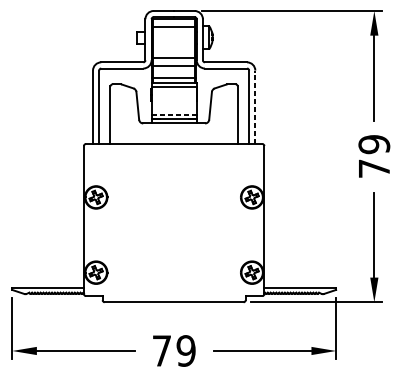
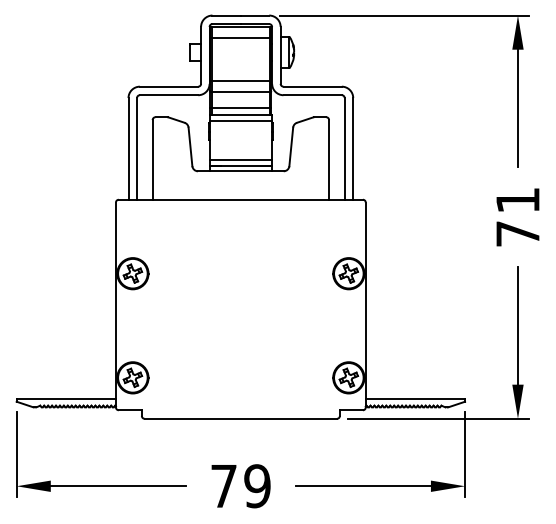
line: (255, 107) -> (353, 148), dashed -> solid
line: (173, 114) -> (240, 159), dashed -> solid
text: (373, 144) -> (517, 200), 79 -> 71

